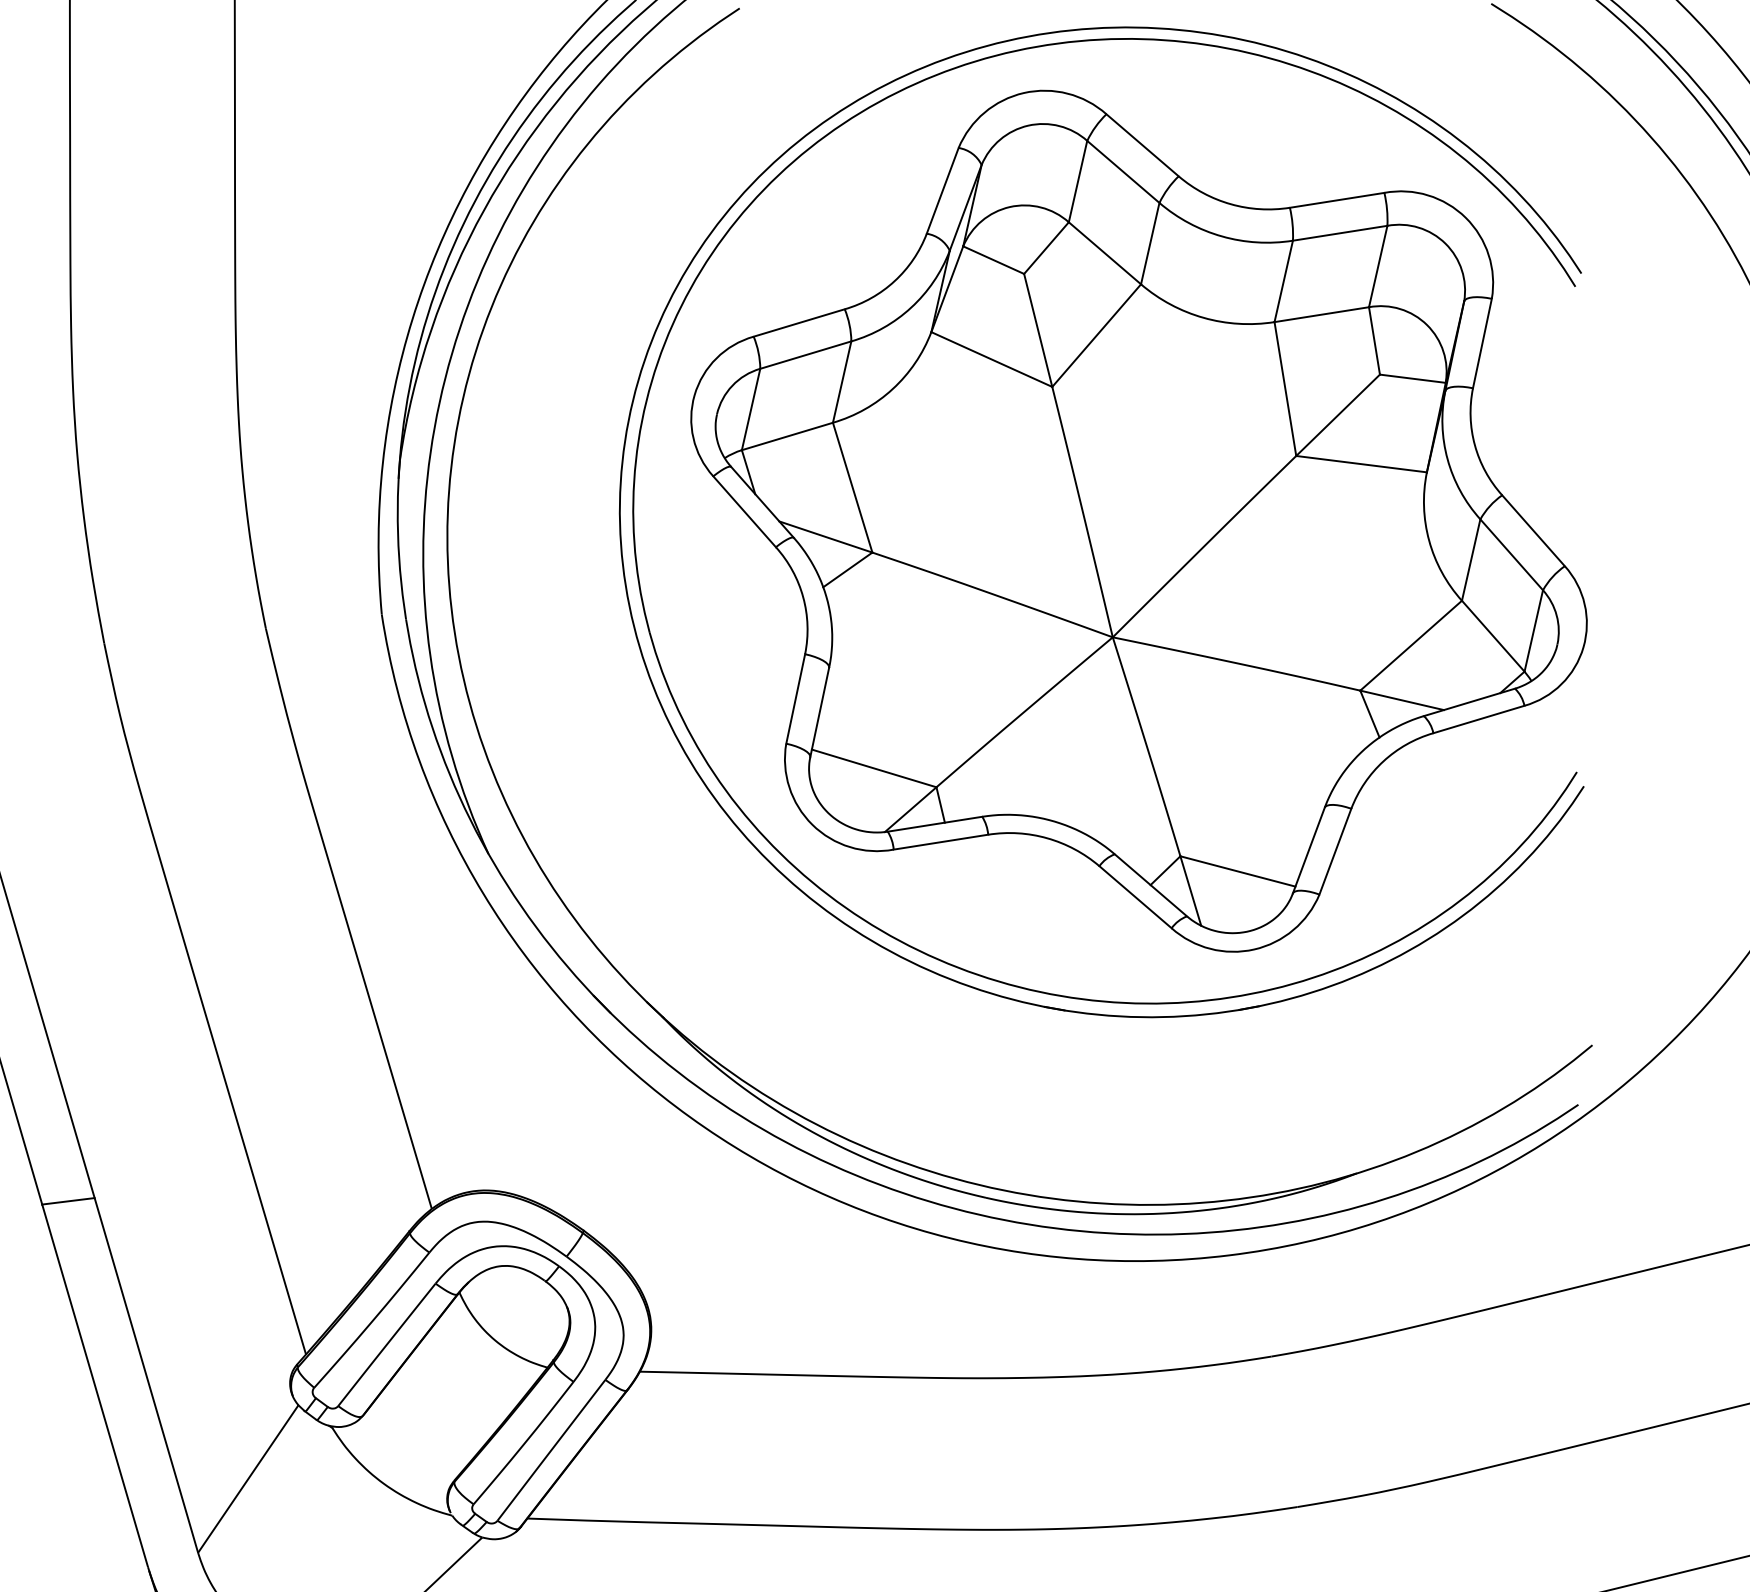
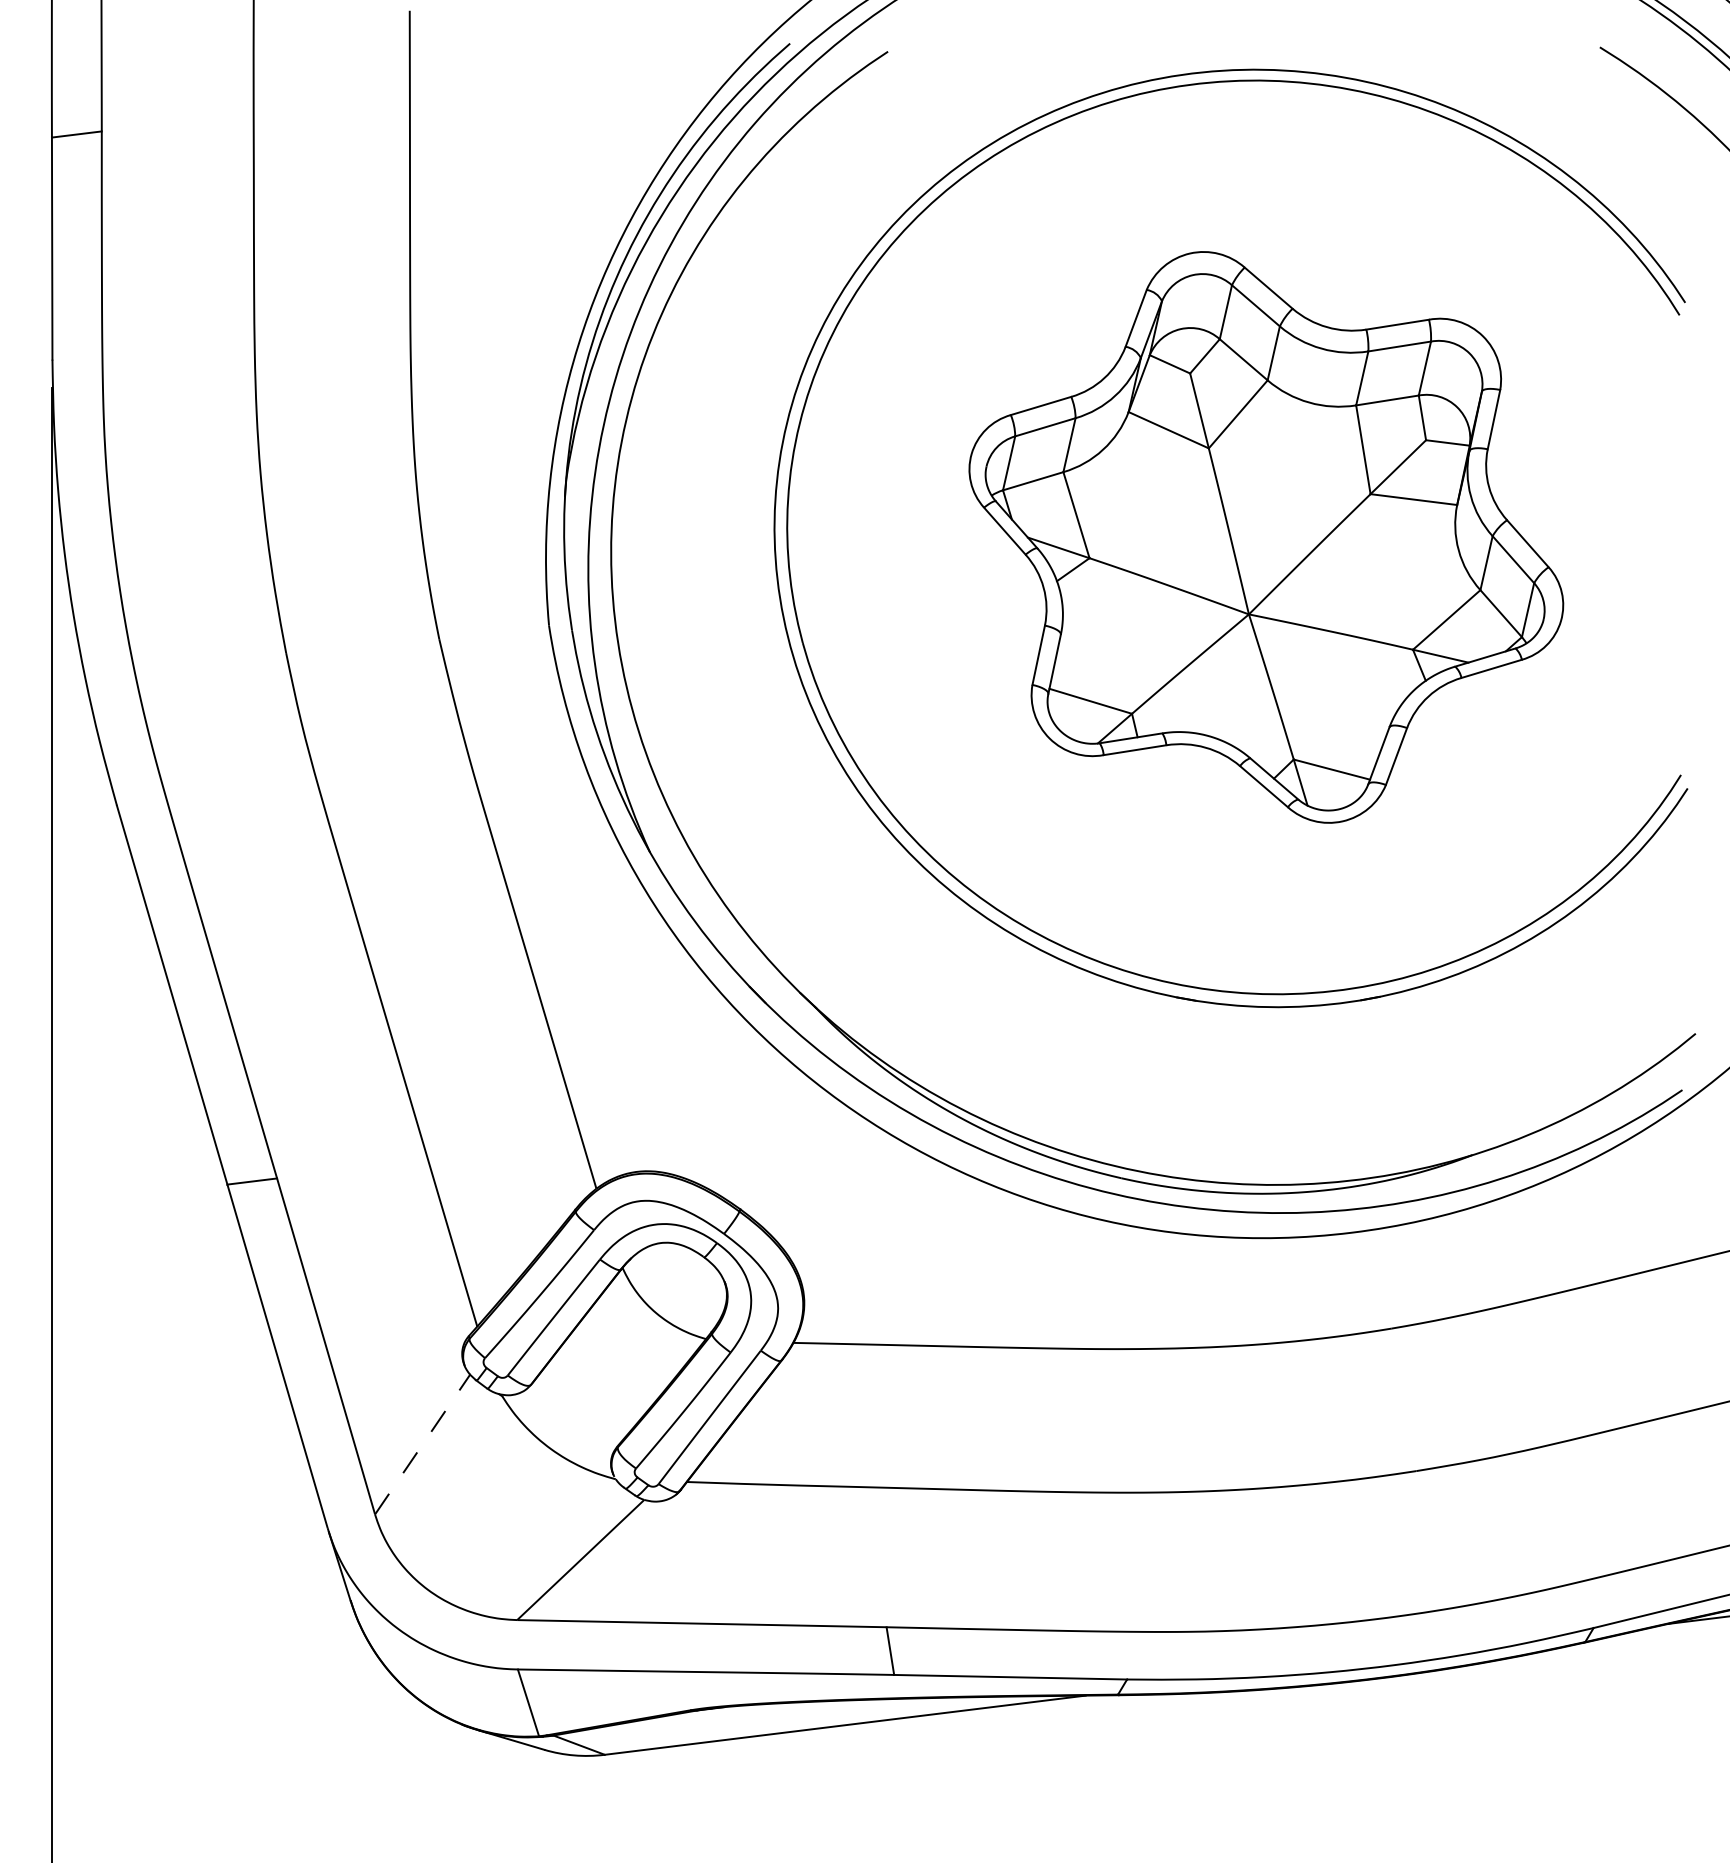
part: (1139, 521) -> (1266, 537), size x0.7
line: (248, 1478) -> (422, 1444), solid -> dashed

